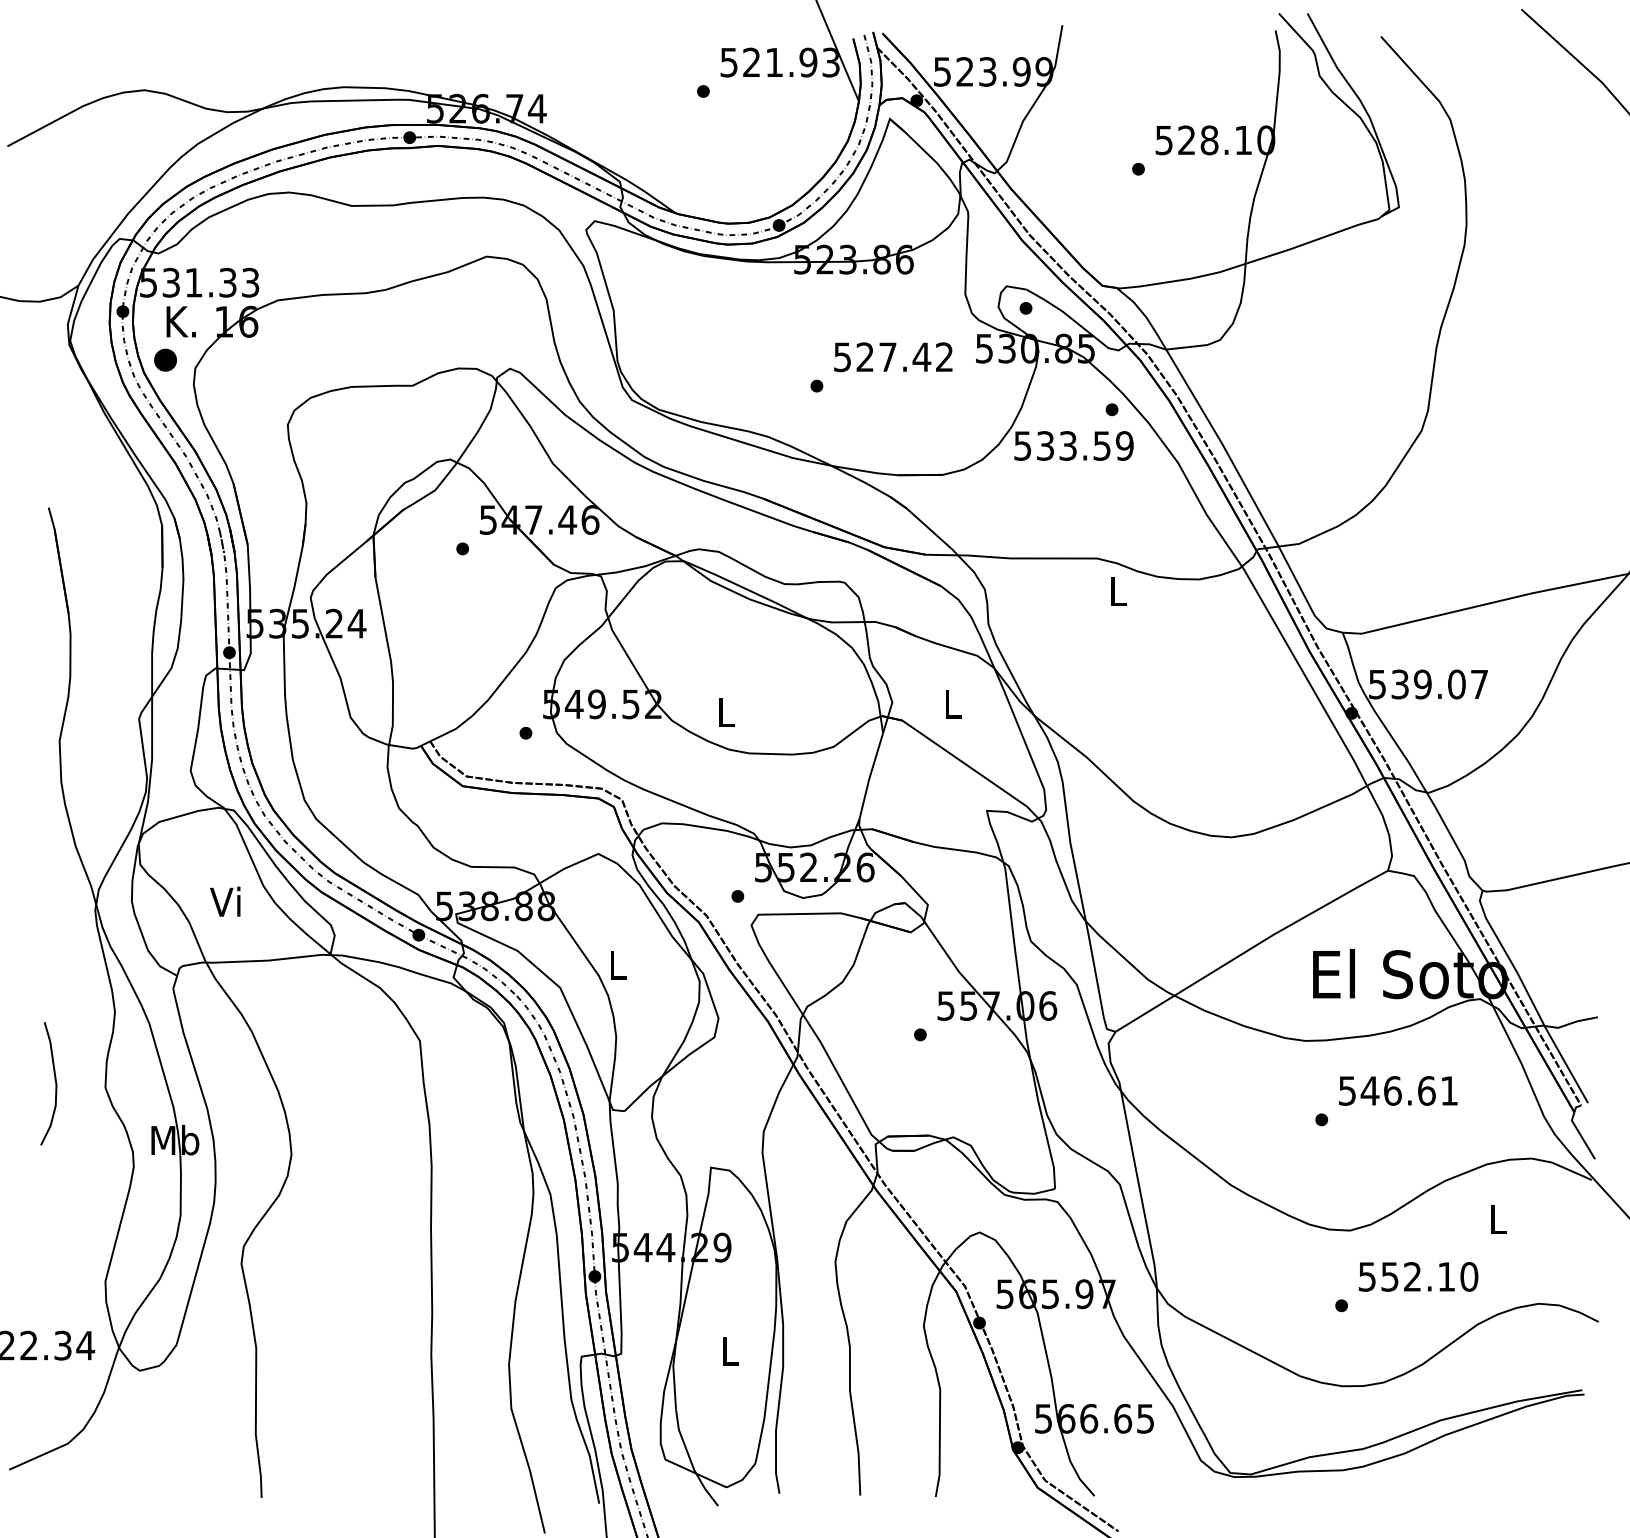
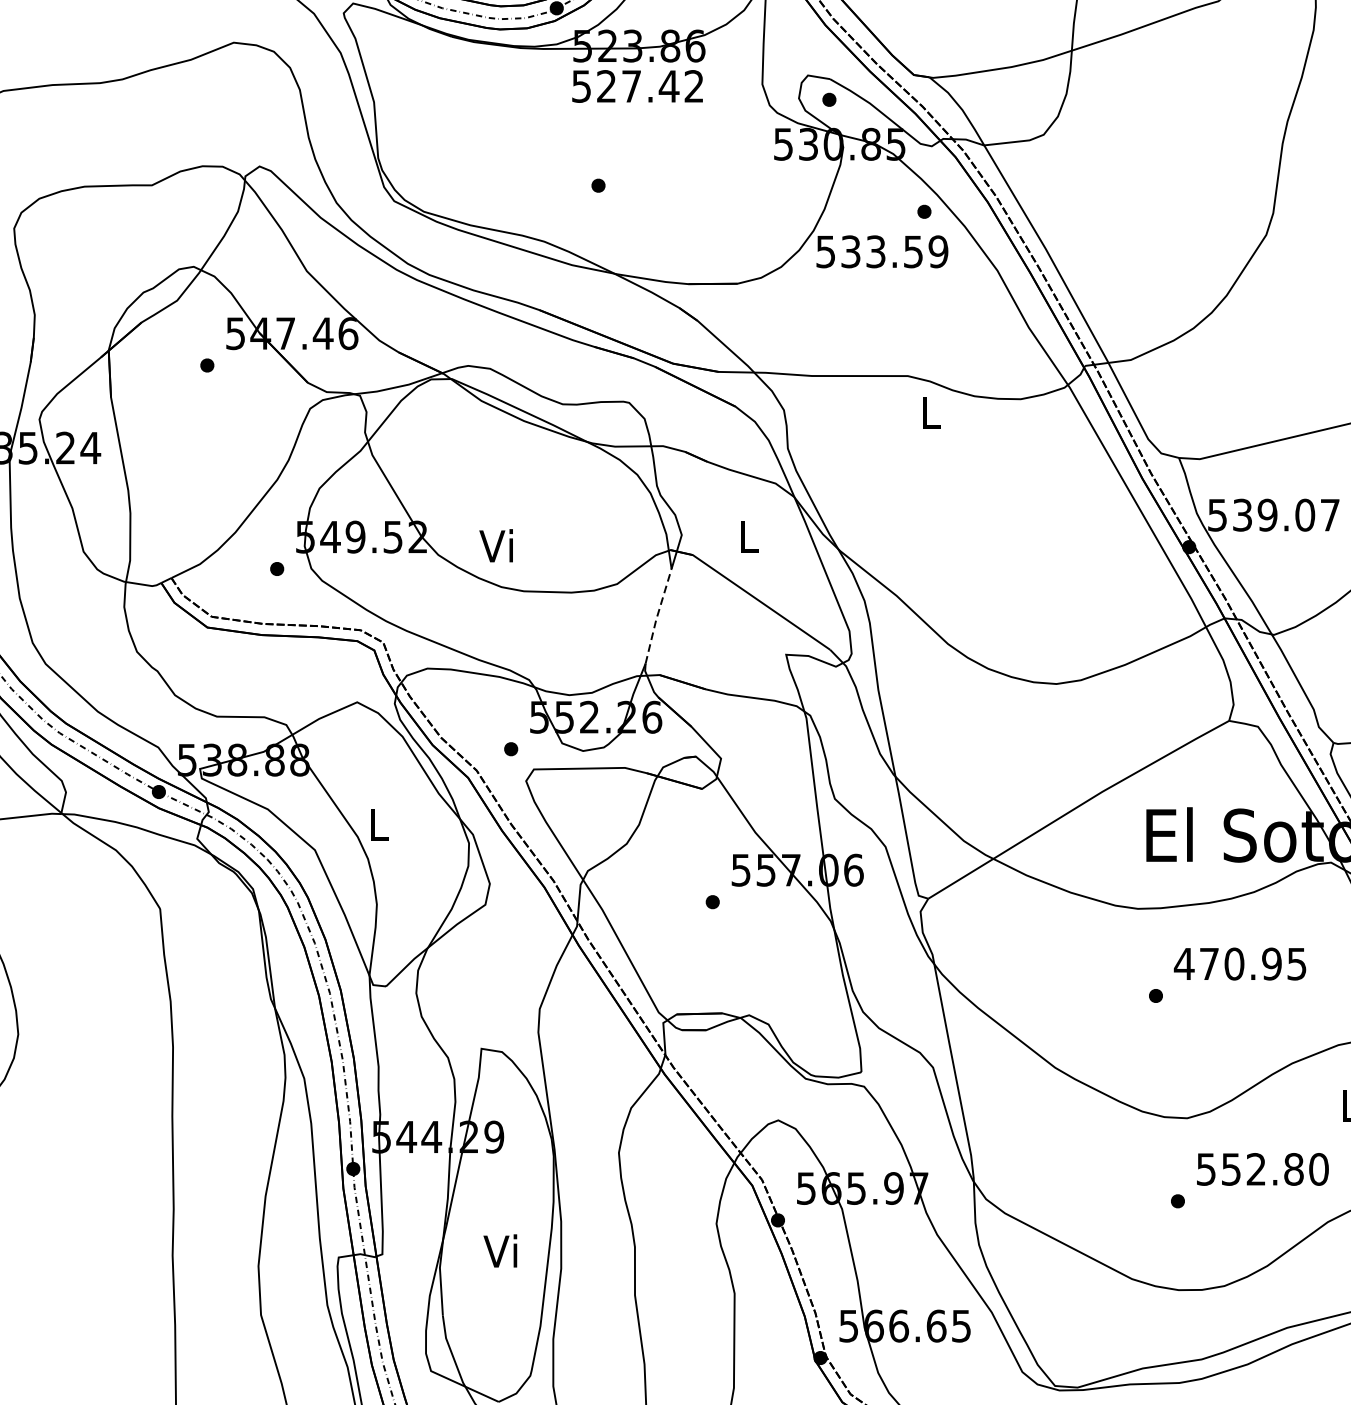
text: (893, 357) -> (637, 86), moved
text: (724, 712) -> (496, 546), L -> Vi
line: (870, 775) -> (657, 615), solid -> dashed
text: (1397, 1090) -> (1239, 963), 546.61 -> 470.95
text: (1446, 1276) -> (1293, 1168), 552.10 -> 552.80
text: (727, 1350) -> (499, 1250), L -> Vi

